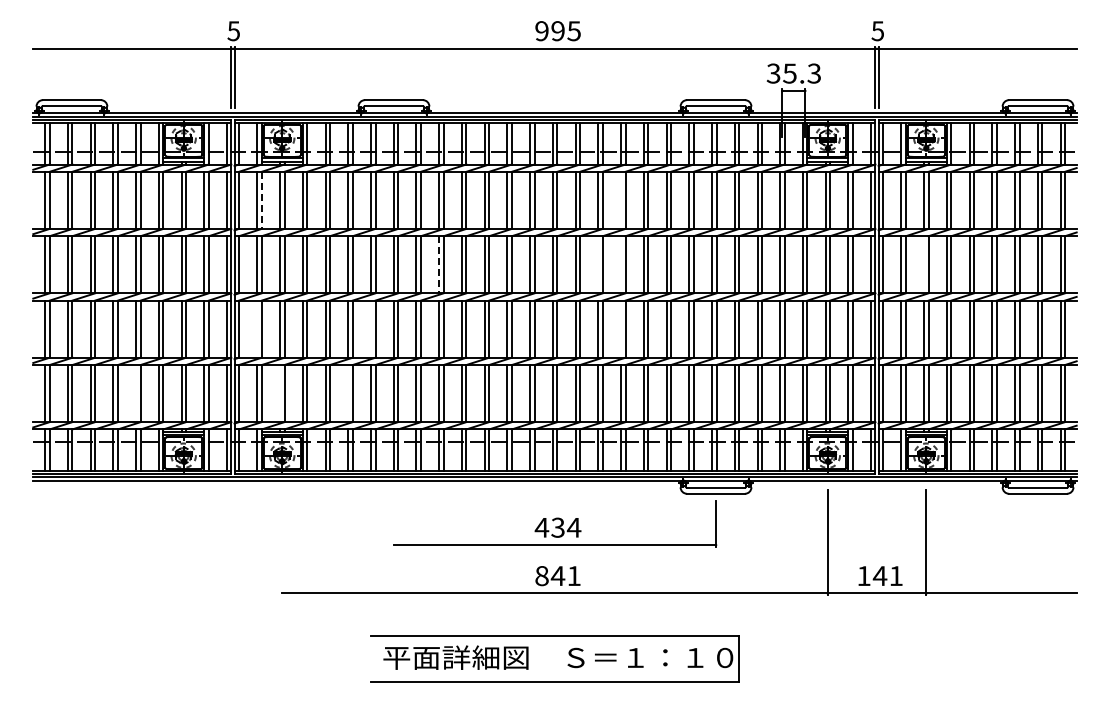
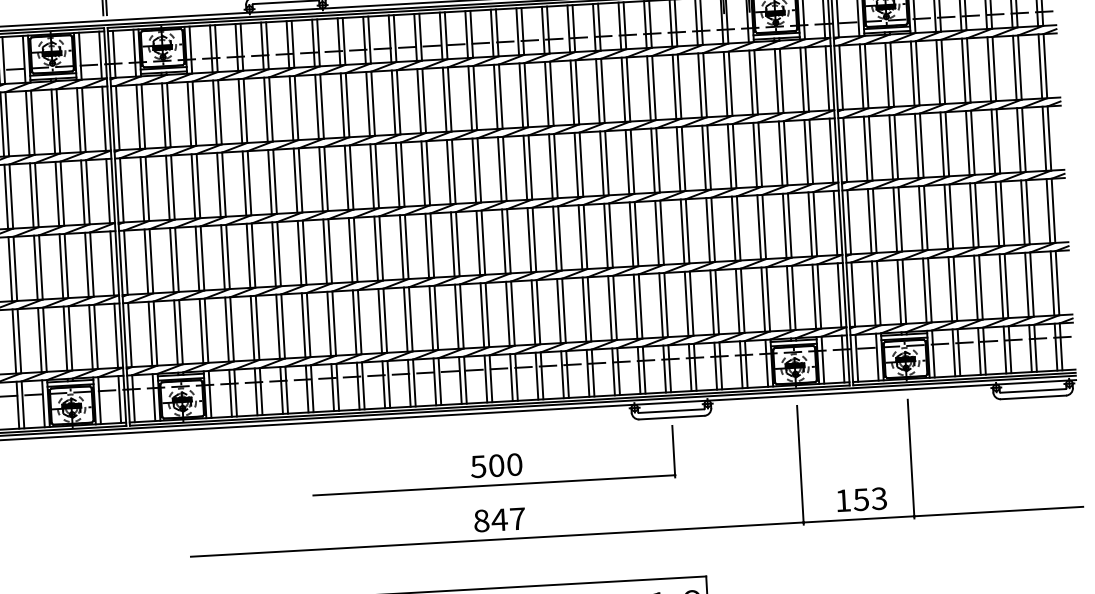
line: (621, 199) -> (547, 93), added
line: (261, 200) -> (143, 116), dashed -> solid
line: (439, 264) -> (346, 177), dashed -> solid
line: (598, 264) -> (525, 167), added
line: (621, 264) -> (551, 166), added
line: (924, 264) -> (891, 147), added
line: (257, 328) -> (146, 260), added
line: (370, 328) -> (273, 253), added
line: (621, 328) -> (555, 237), added
line: (136, 393) -> (14, 341), added
line: (280, 393) -> (176, 332), added
line: (348, 393) -> (252, 328), added
text: (557, 527) -> (495, 465), 434 -> 500
text: (573, 575) -> (516, 518), 841 -> 847
text: (887, 576) -> (869, 499), 141 -> 153

